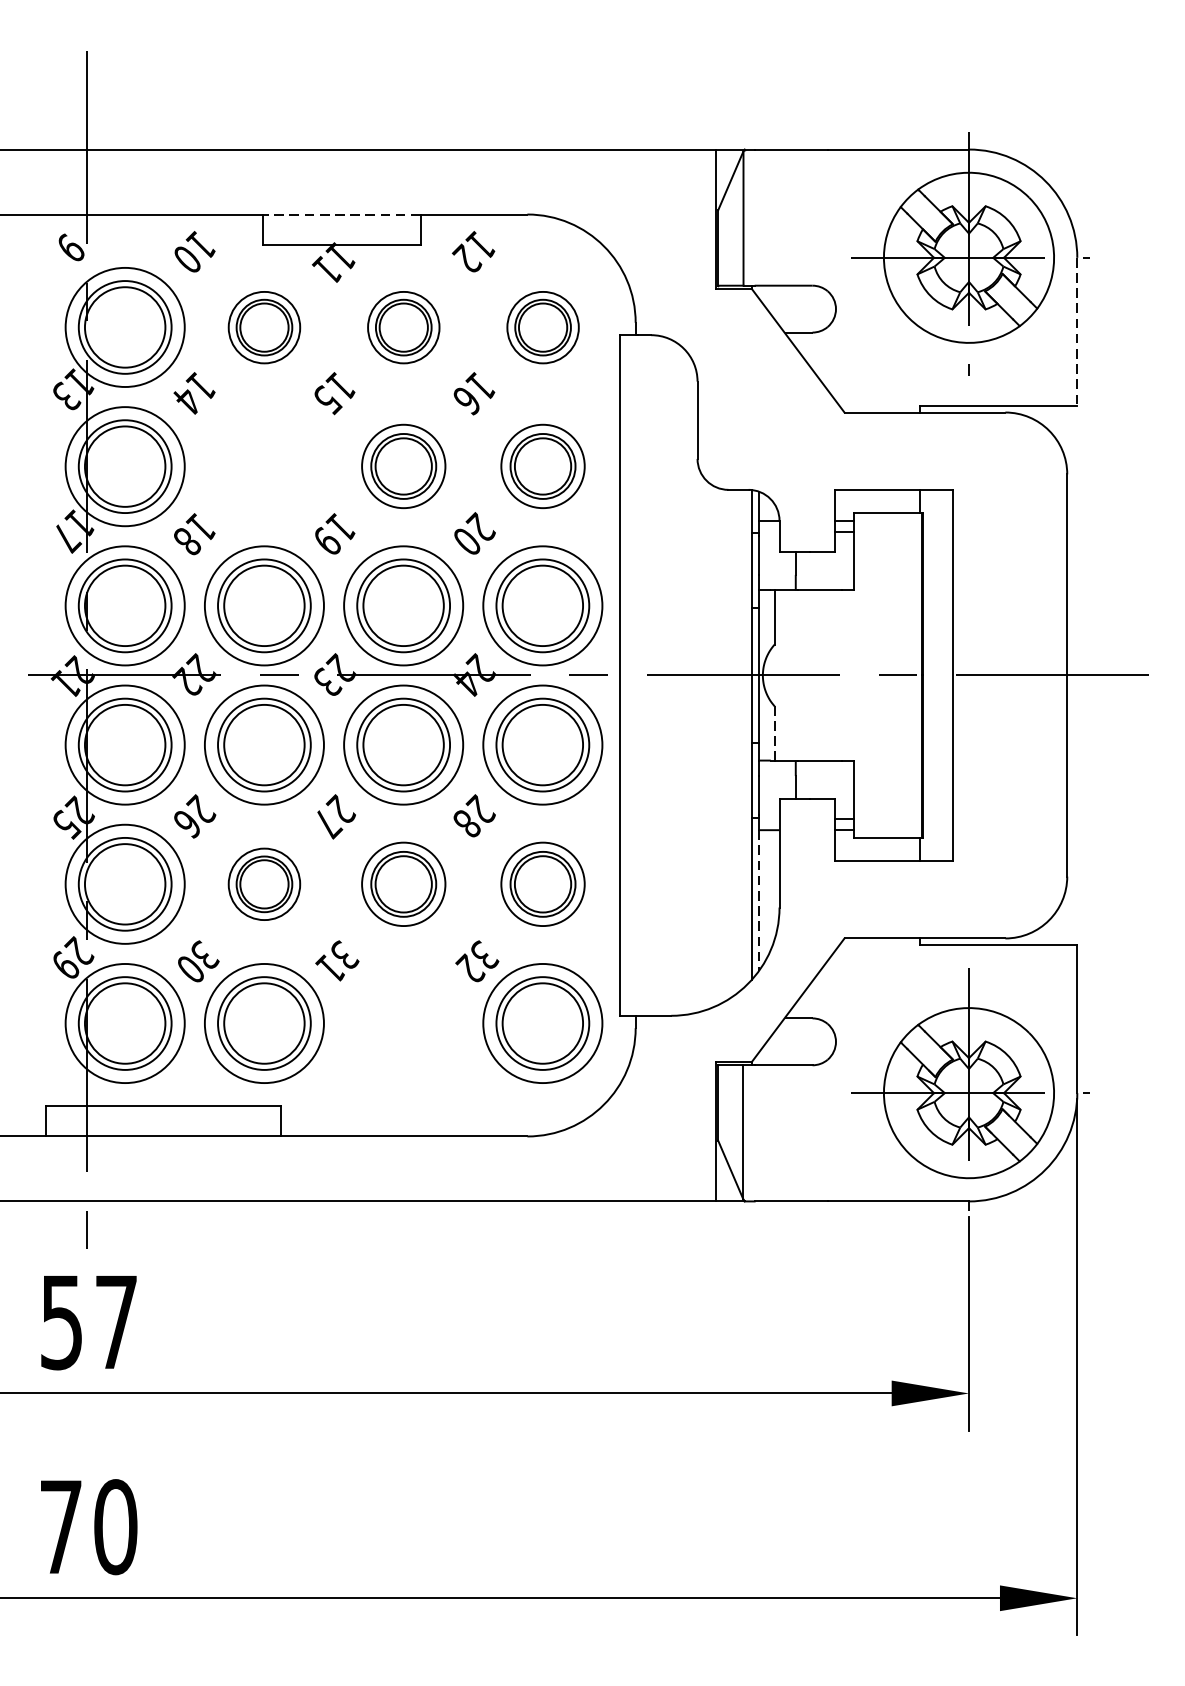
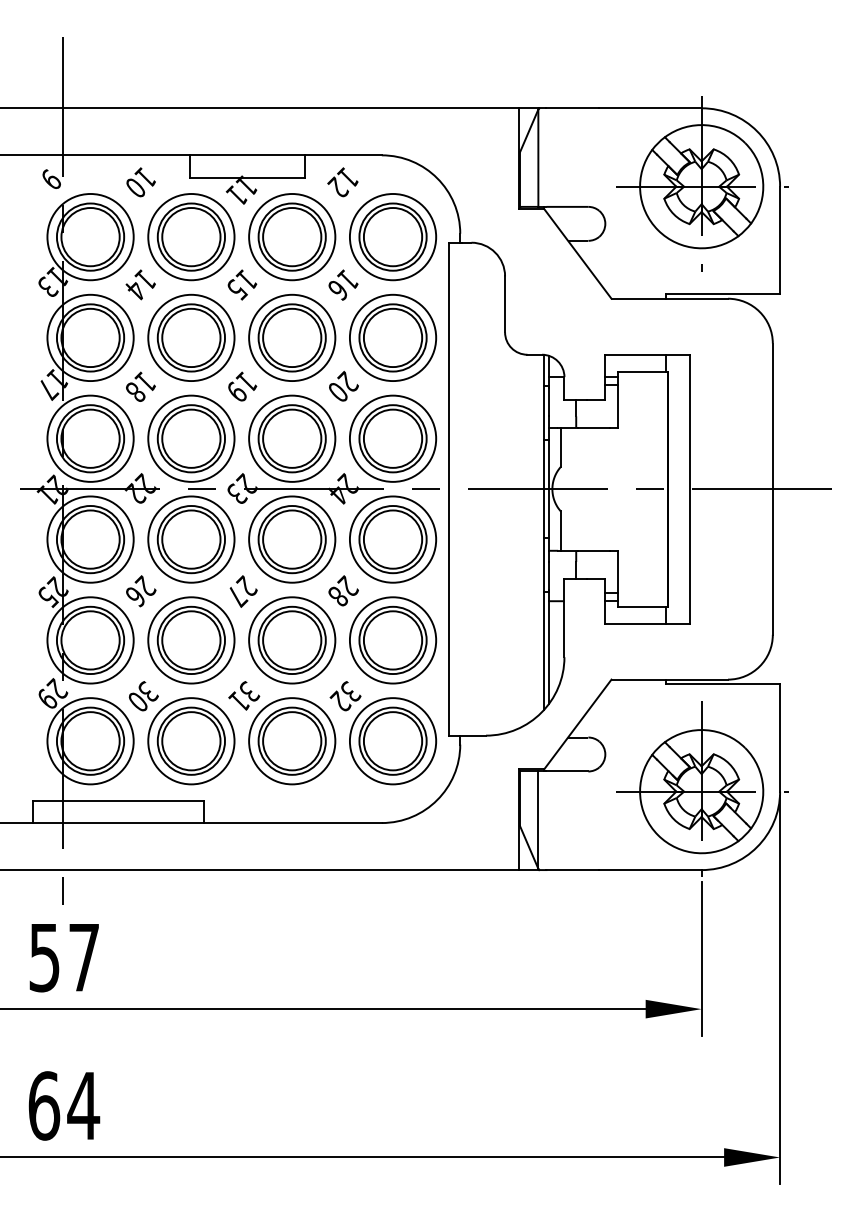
line: (340, 214) -> (246, 155), dashed -> solid
part: (264, 327) -> (191, 237), size x1.67
part: (404, 327) -> (292, 237), size x1.67
part: (543, 327) -> (393, 237), size x1.67
line: (1077, 332) -> (780, 240), dashed -> solid
part: (264, 466) -> (191, 337), added
part: (404, 466) -> (292, 337), size x1.43
part: (543, 466) -> (393, 337), size x1.43
line: (774, 733) -> (560, 531), dashed -> solid
part: (264, 884) -> (191, 640), size x1.67
part: (404, 884) -> (292, 640), size x1.43
part: (543, 884) -> (393, 640), size x1.43
line: (758, 900) -> (549, 652), dashed -> solid
part: (404, 1023) -> (292, 741), added
text: (89, 1526) -> (64, 1105), 70 -> 64

